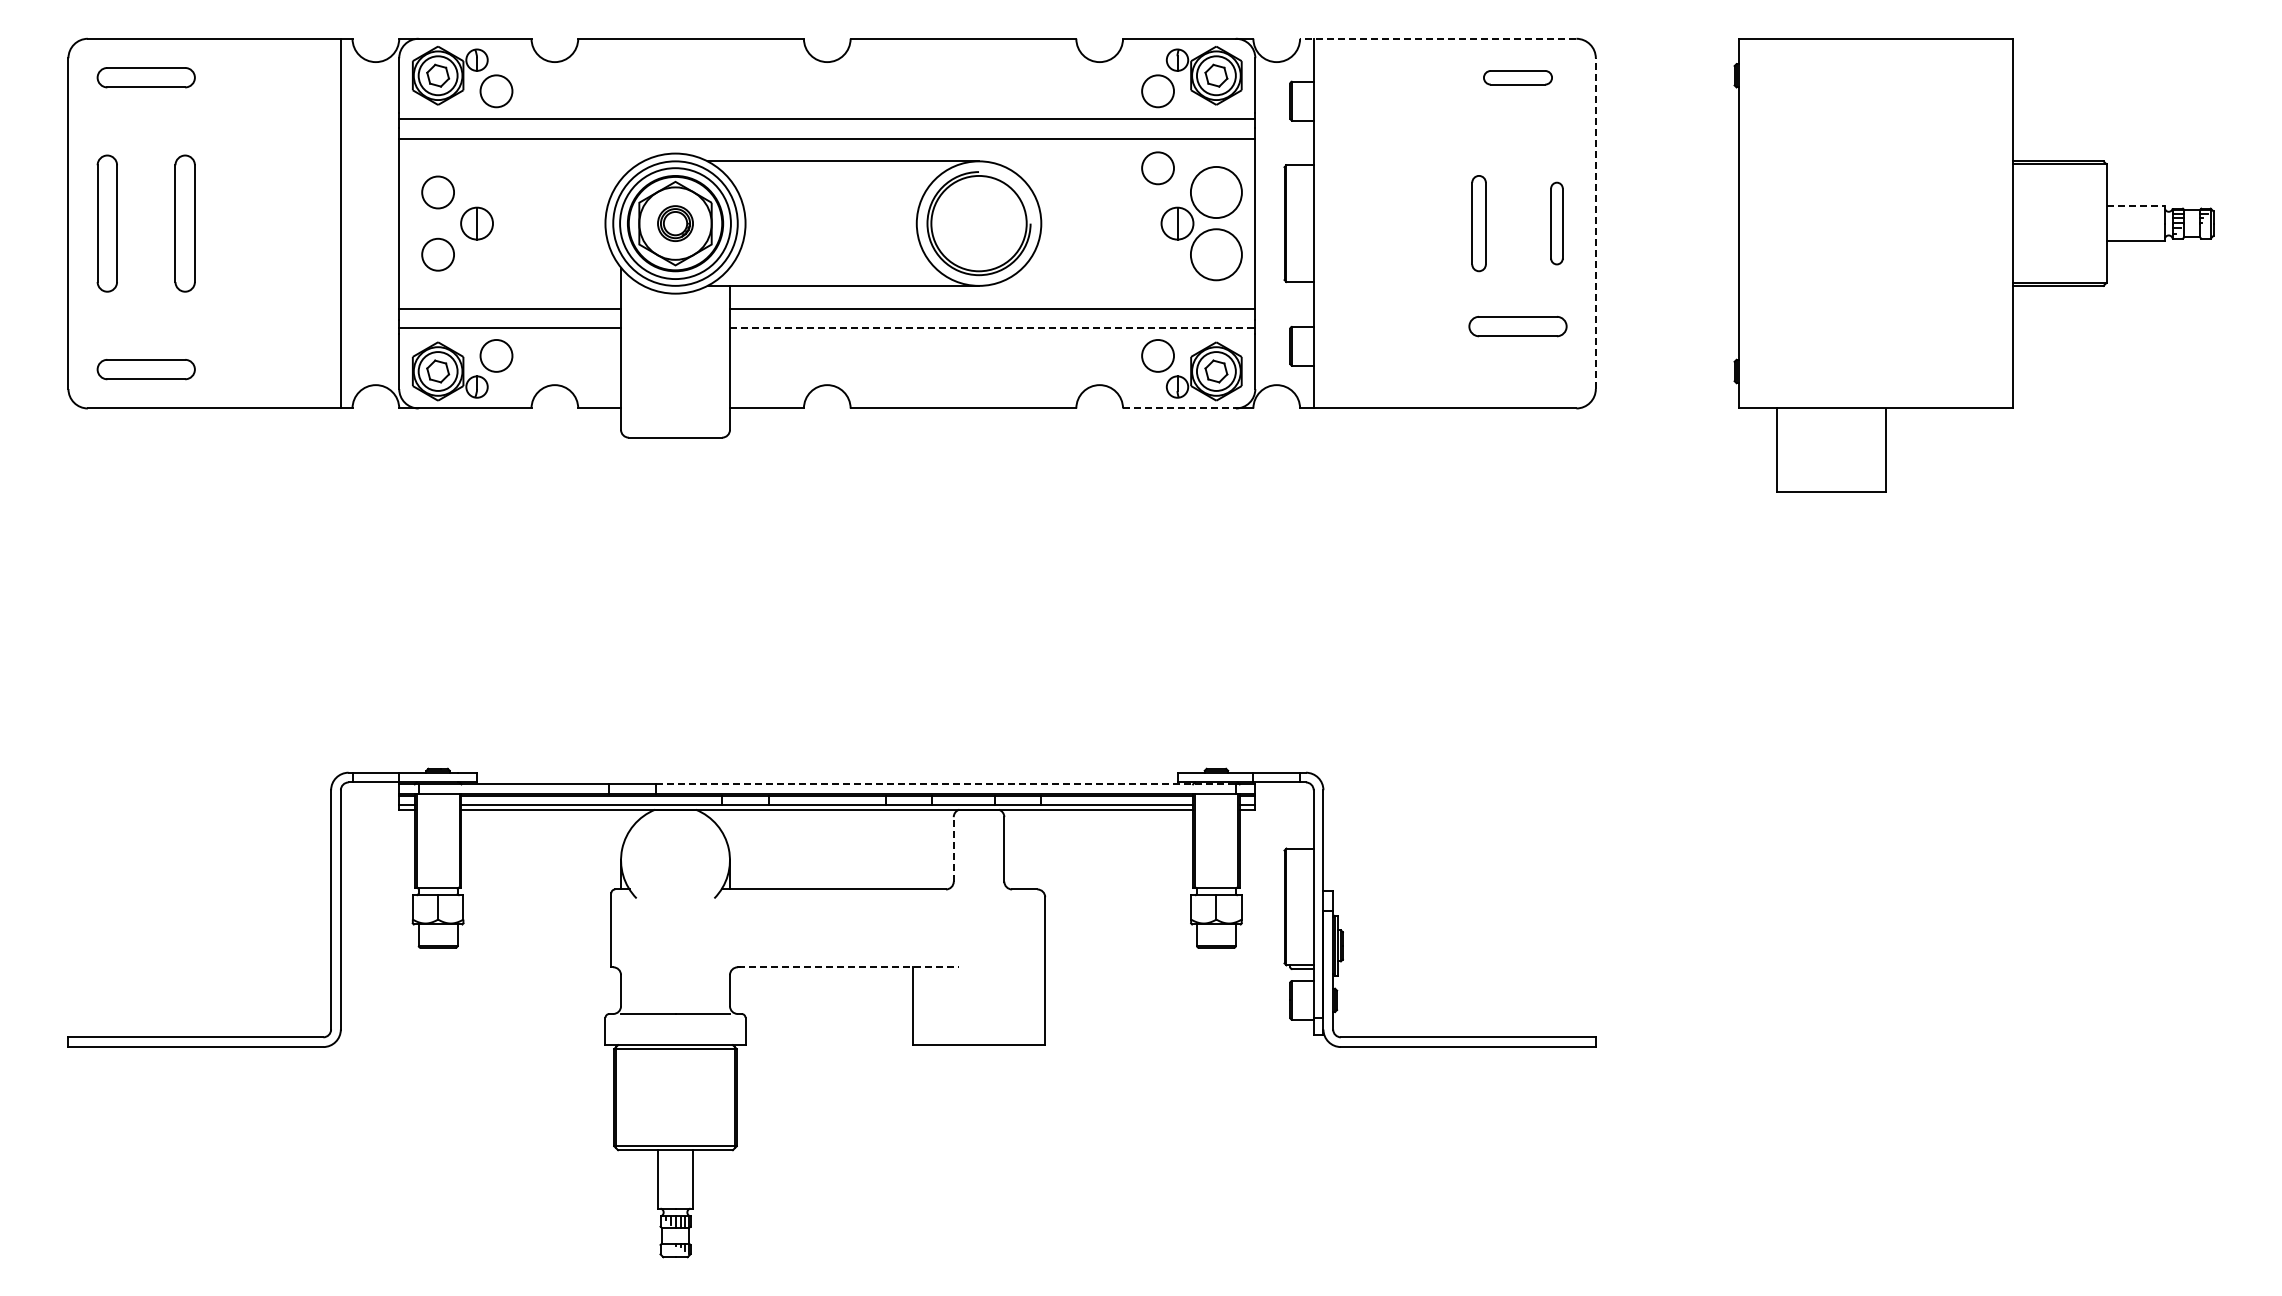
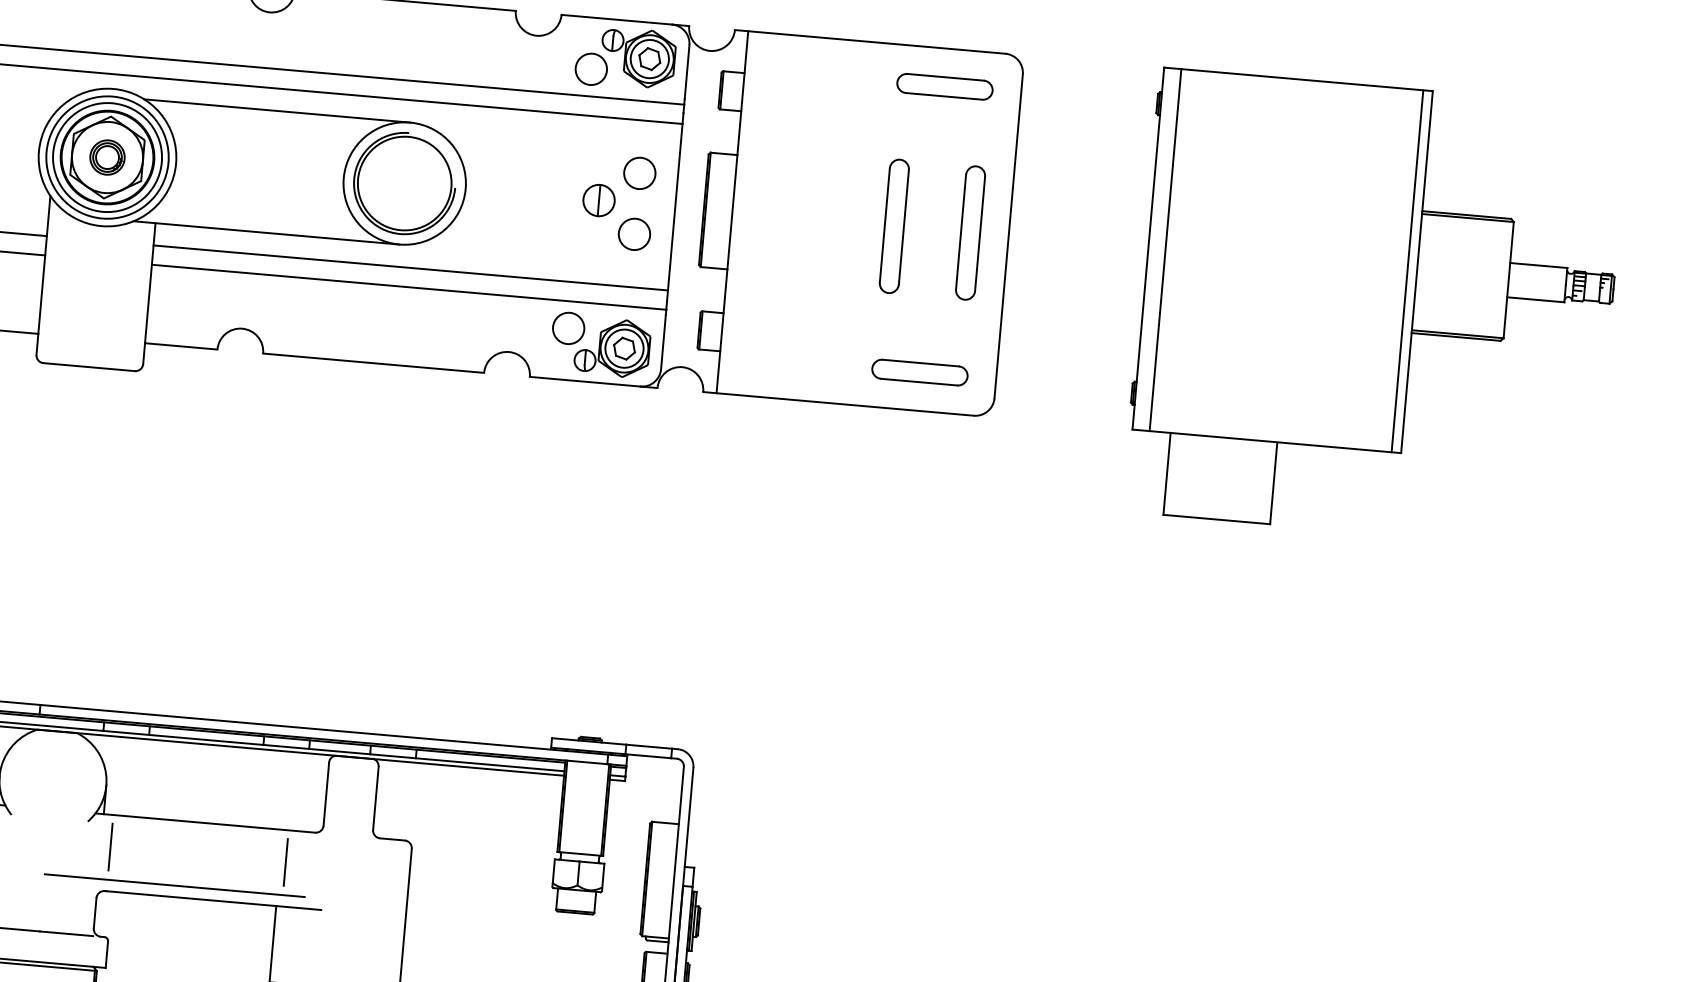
line: (1437, 38) -> (869, 41), dashed -> solid
part: (1517, 77) -> (944, 86), size x1.43
circle: (1157, 168) -> (584, 144), removed
circle: (1216, 192) -> (639, 173), size x0.62
line: (2136, 206) -> (1539, 265), dashed -> solid
part: (1478, 223) -> (893, 226), size x1.43
part: (1556, 223) -> (970, 232), size x1.67
line: (1595, 223) -> (1008, 236), dashed -> solid
line: (1756, 223) -> (1165, 250), added
line: (2003, 223) -> (1407, 271), added
circle: (1216, 254) -> (634, 234), size x0.62
part: (1517, 326) -> (919, 372), moved
line: (992, 328) -> (408, 287), dashed -> solid
line: (1179, 408) -> (585, 381), dashed -> solid
line: (945, 784) -> (323, 729), dashed -> solid
line: (953, 848) -> (326, 793), dashed -> solid
line: (739, 922) -> (110, 847), added
line: (918, 922) -> (285, 862), added
line: (807, 955) -> (174, 885), added
line: (848, 967) -> (213, 900), dashed -> solid

